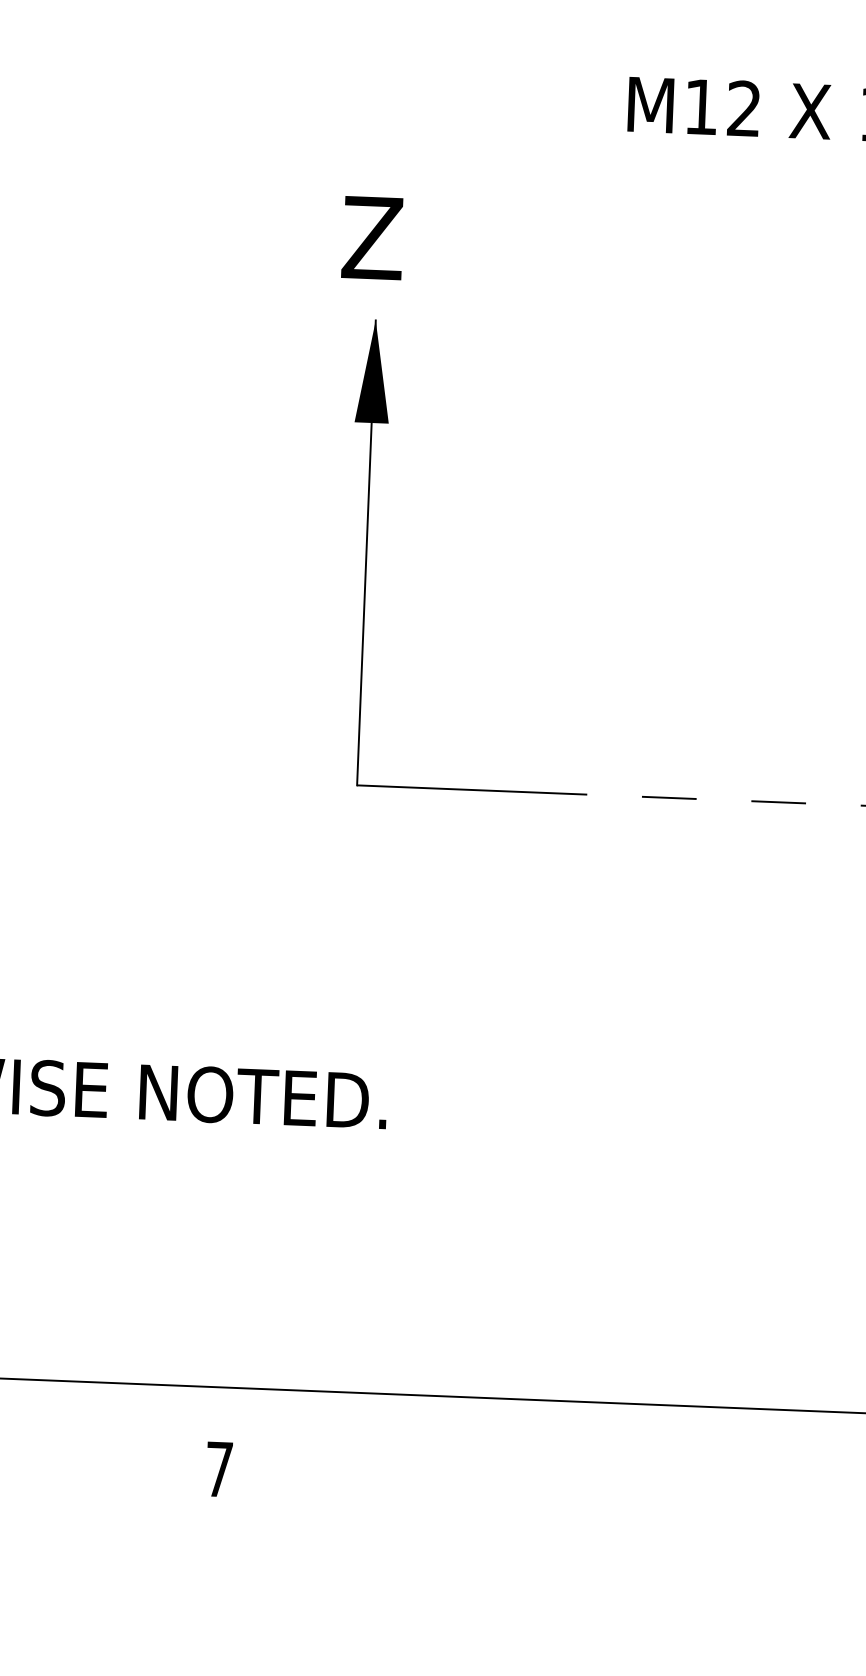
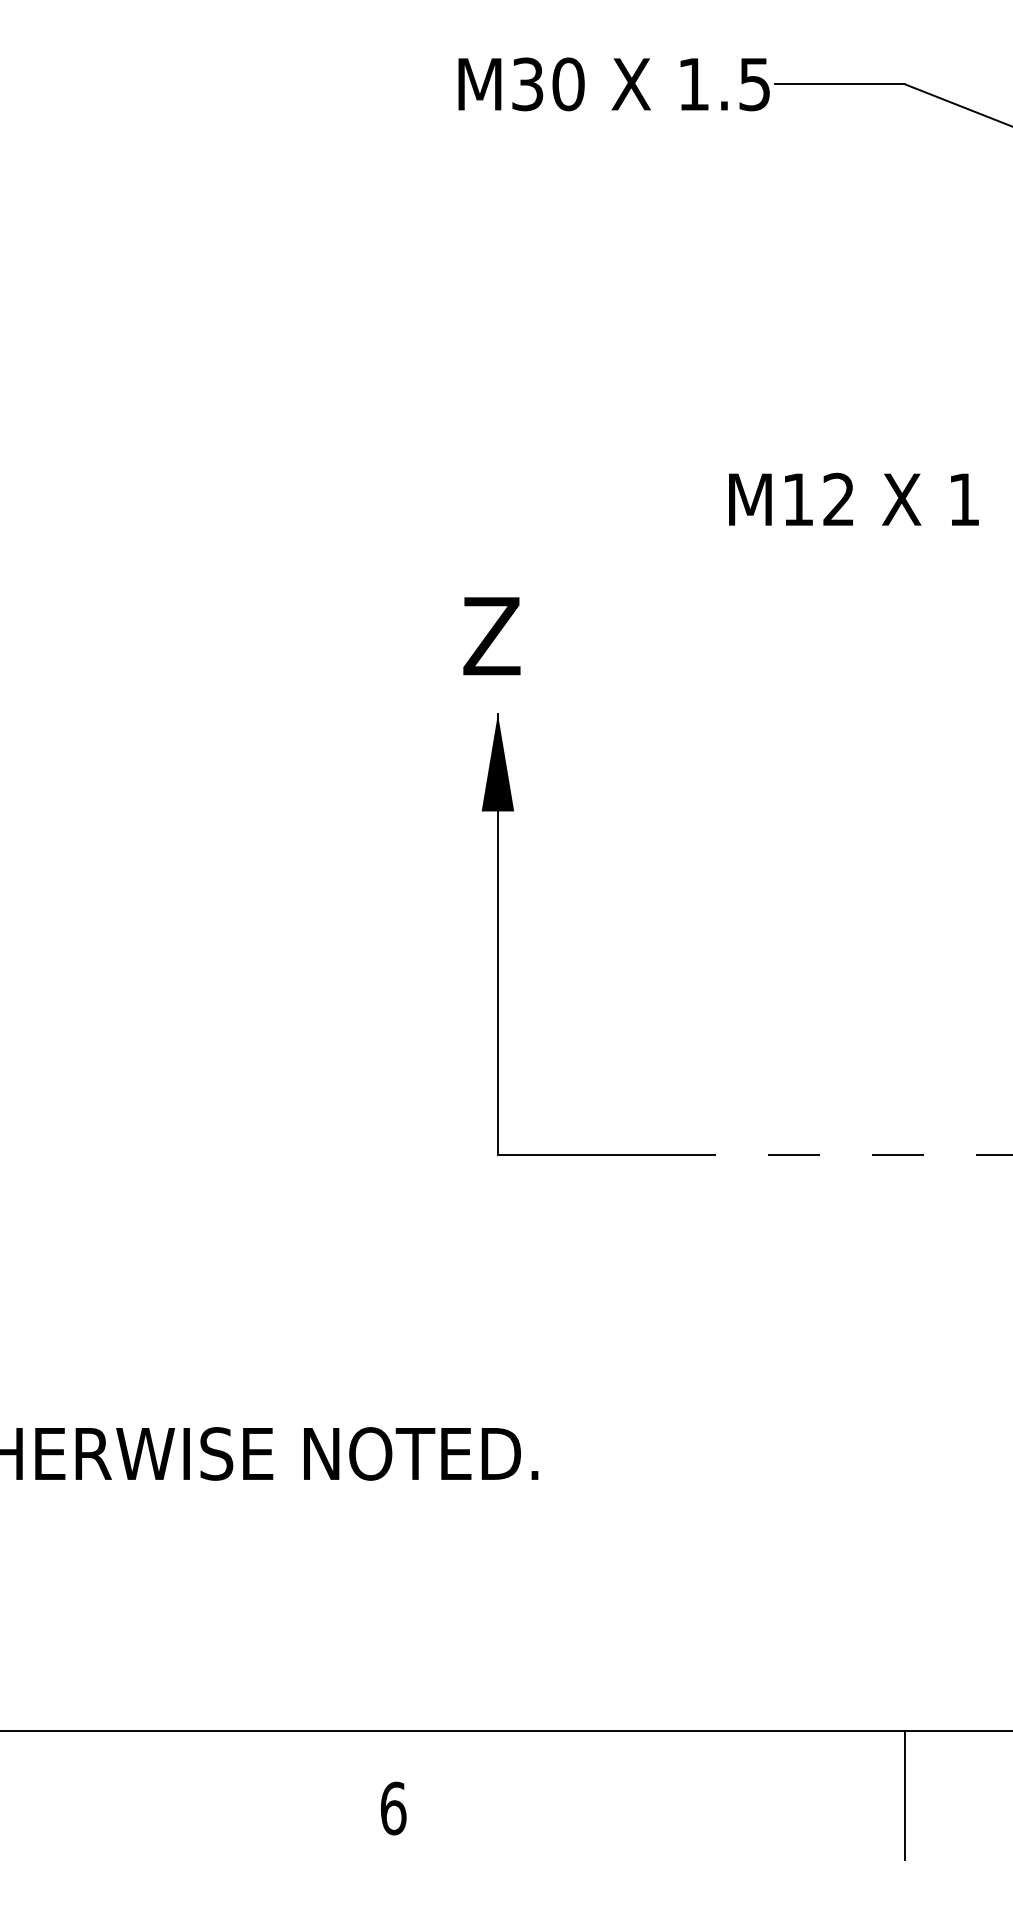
text: (219, 1469) -> (393, 1808), 7 -> 6
line: (758, 1477) -> (904, 1795), added

